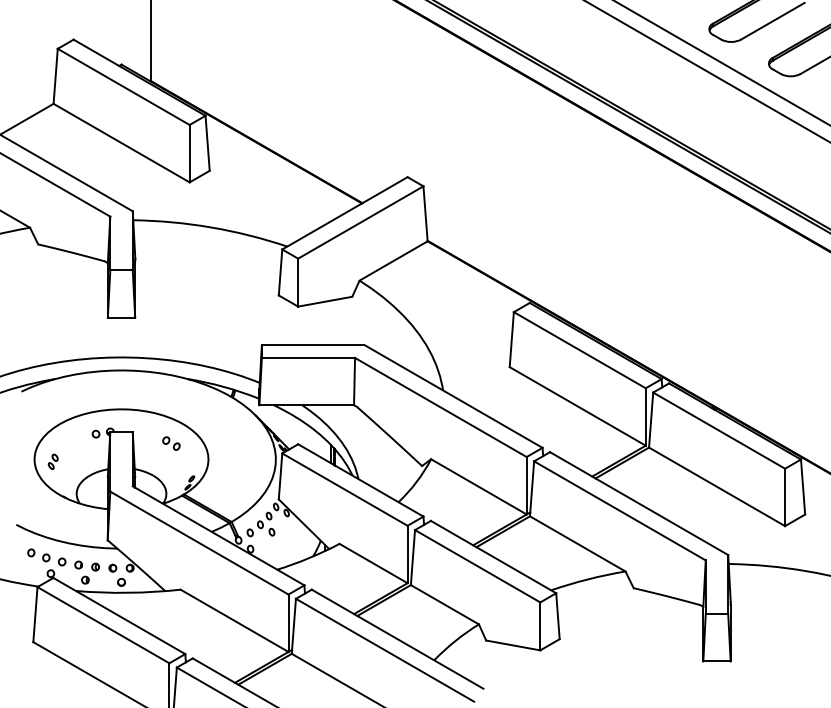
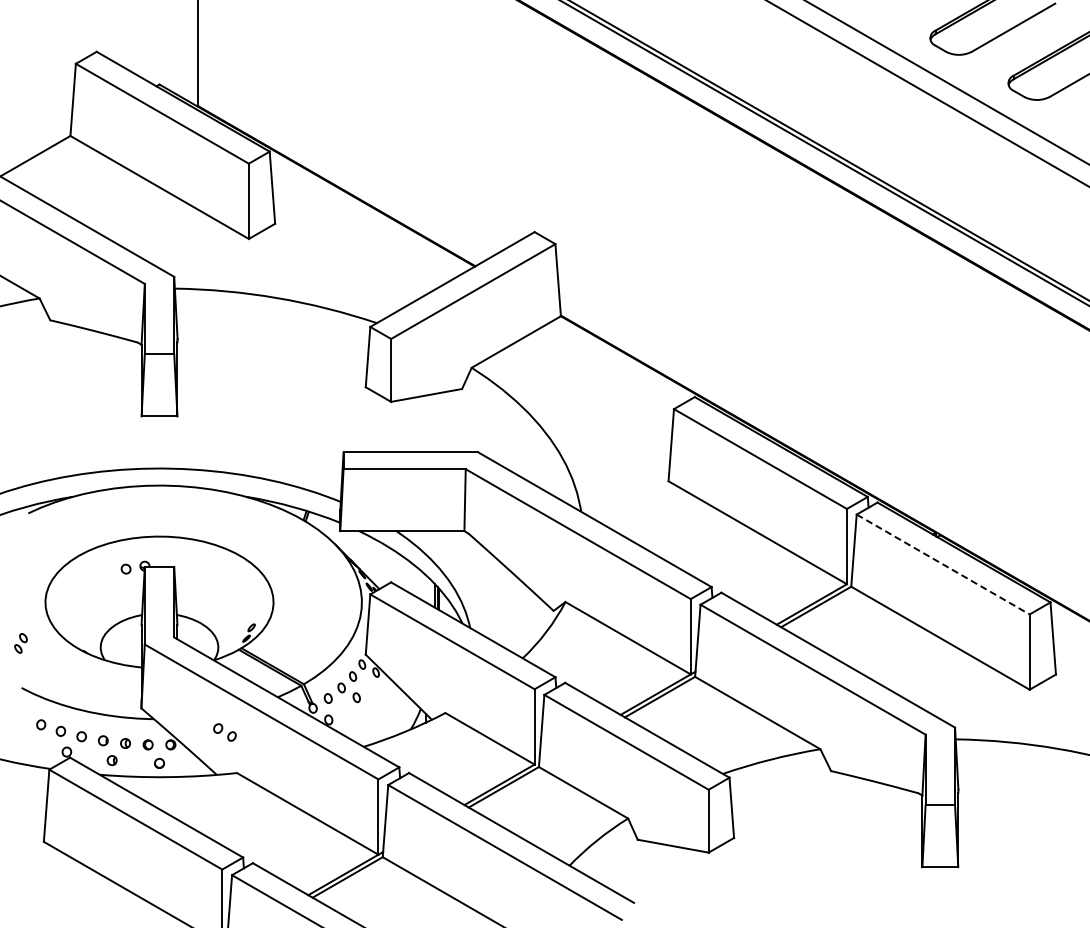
line: (719, 430) -> (943, 564), solid -> dashed
part: (171, 443) -> (224, 732), moved
part: (52, 461) -> (20, 643), moved

